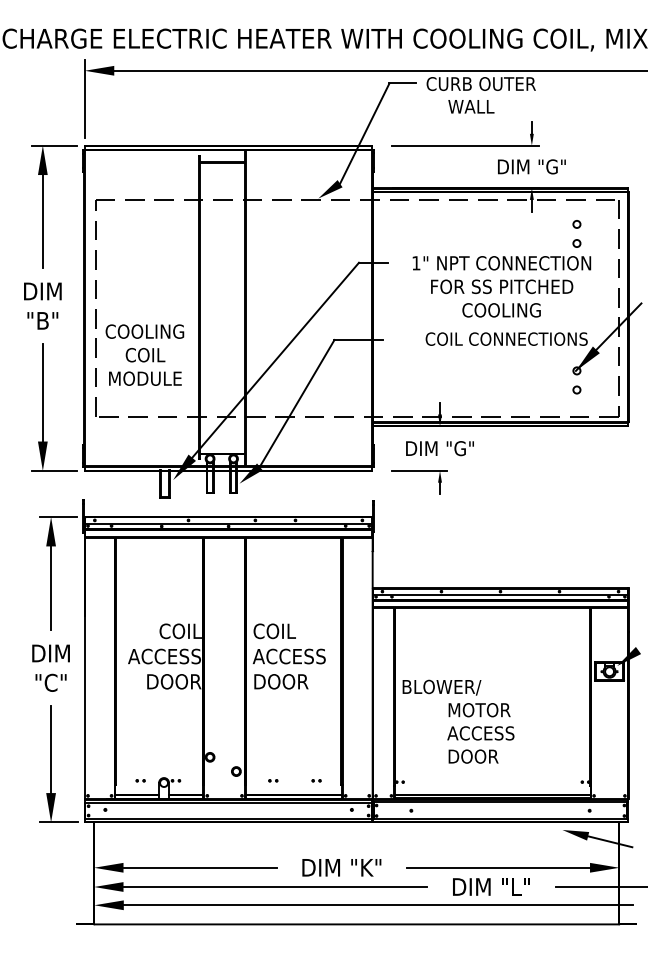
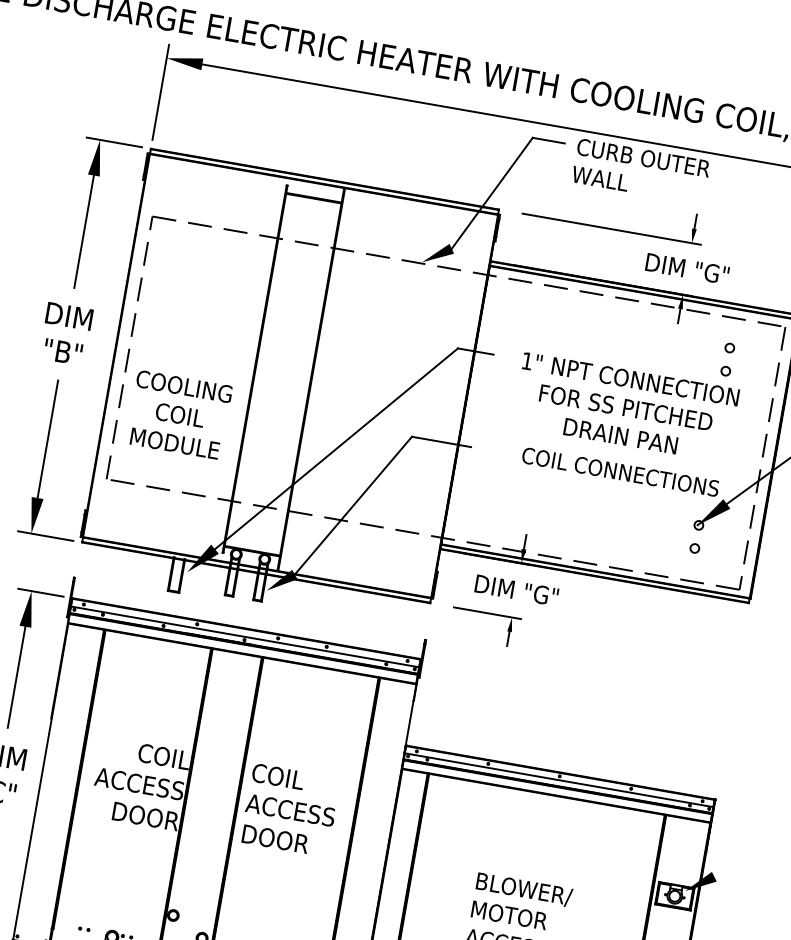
text: (471, 106) -> (600, 178), moved
text: (501, 310) -> (620, 436), COOLING -> DRAIN PAN
text: (441, 687) -> (523, 889), moved

